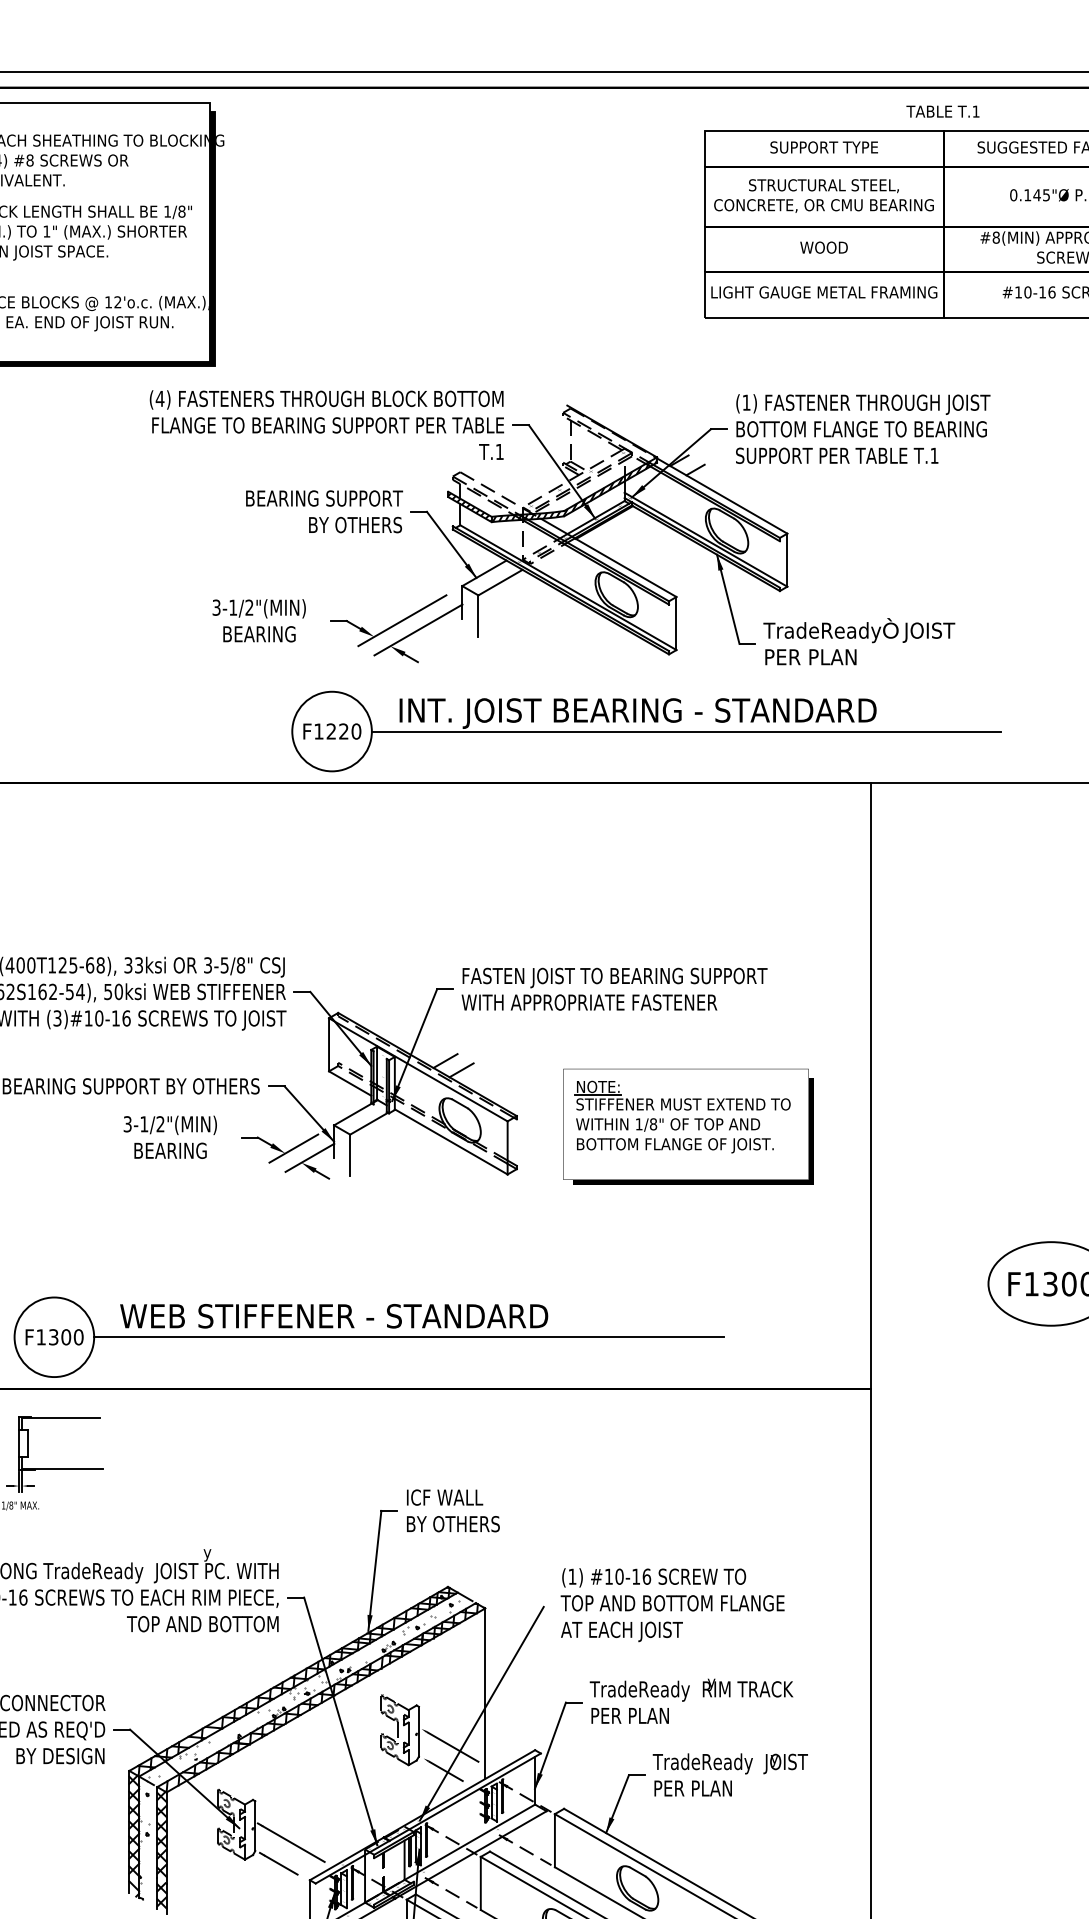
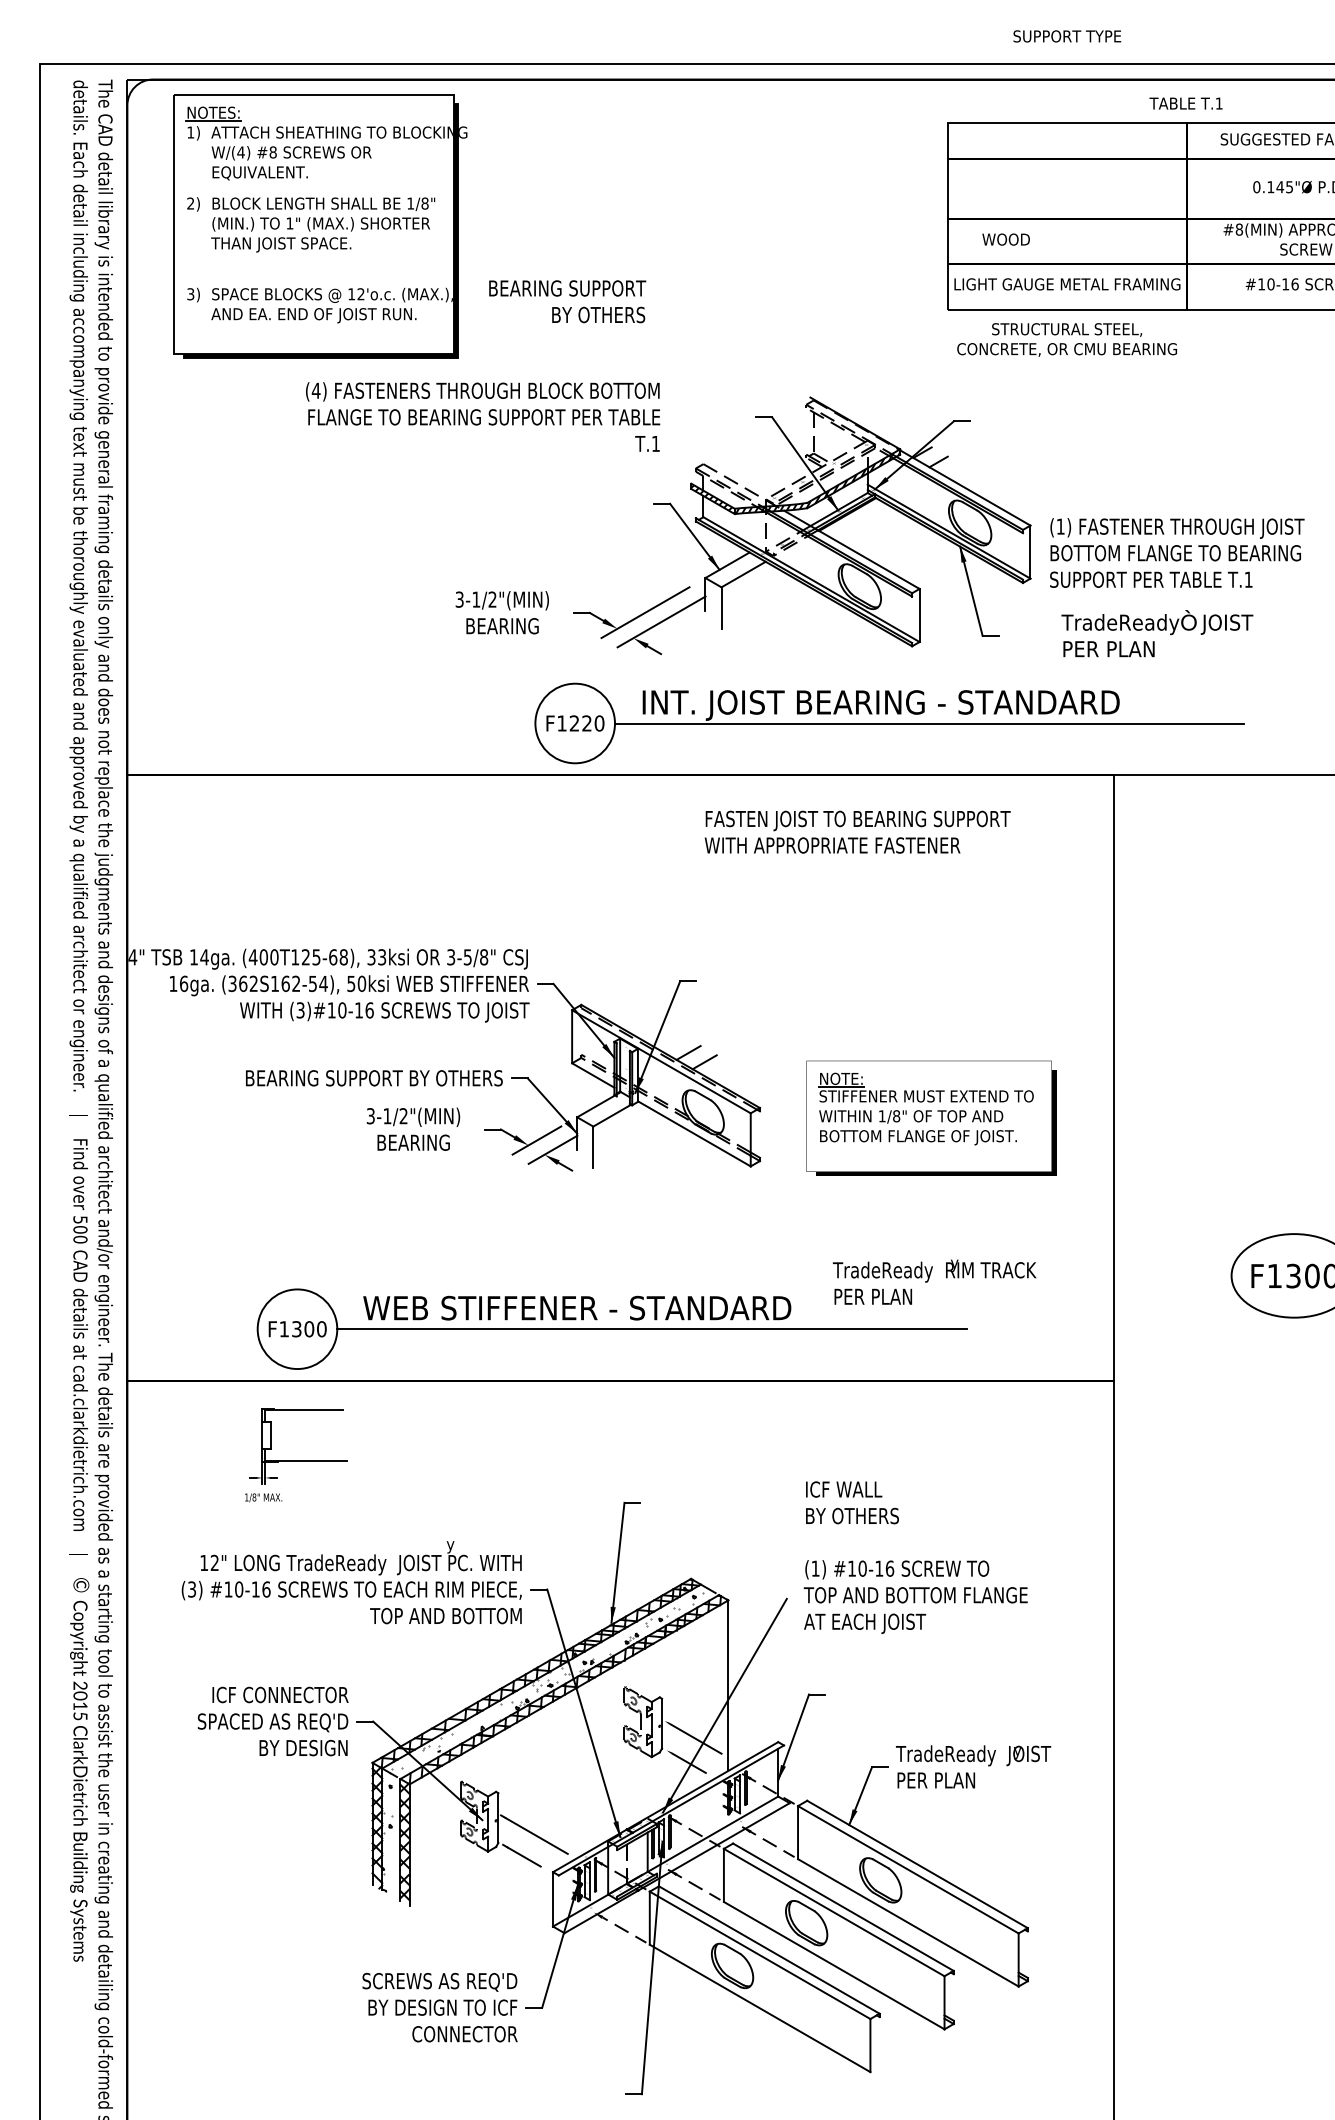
text: (824, 147) -> (1067, 36), moved
text: (823, 195) -> (1066, 339), moved
text: (823, 247) -> (1005, 239), moved
text: (327, 424) -> (483, 416), moved
text: (863, 428) -> (1177, 552), moved
text: (324, 511) -> (567, 301), moved
text: (859, 641) -> (1157, 633), moved
text: (614, 988) -> (857, 831), moved
text: (453, 1510) -> (852, 1502), moved
text: (691, 1700) -> (934, 1281), moved

